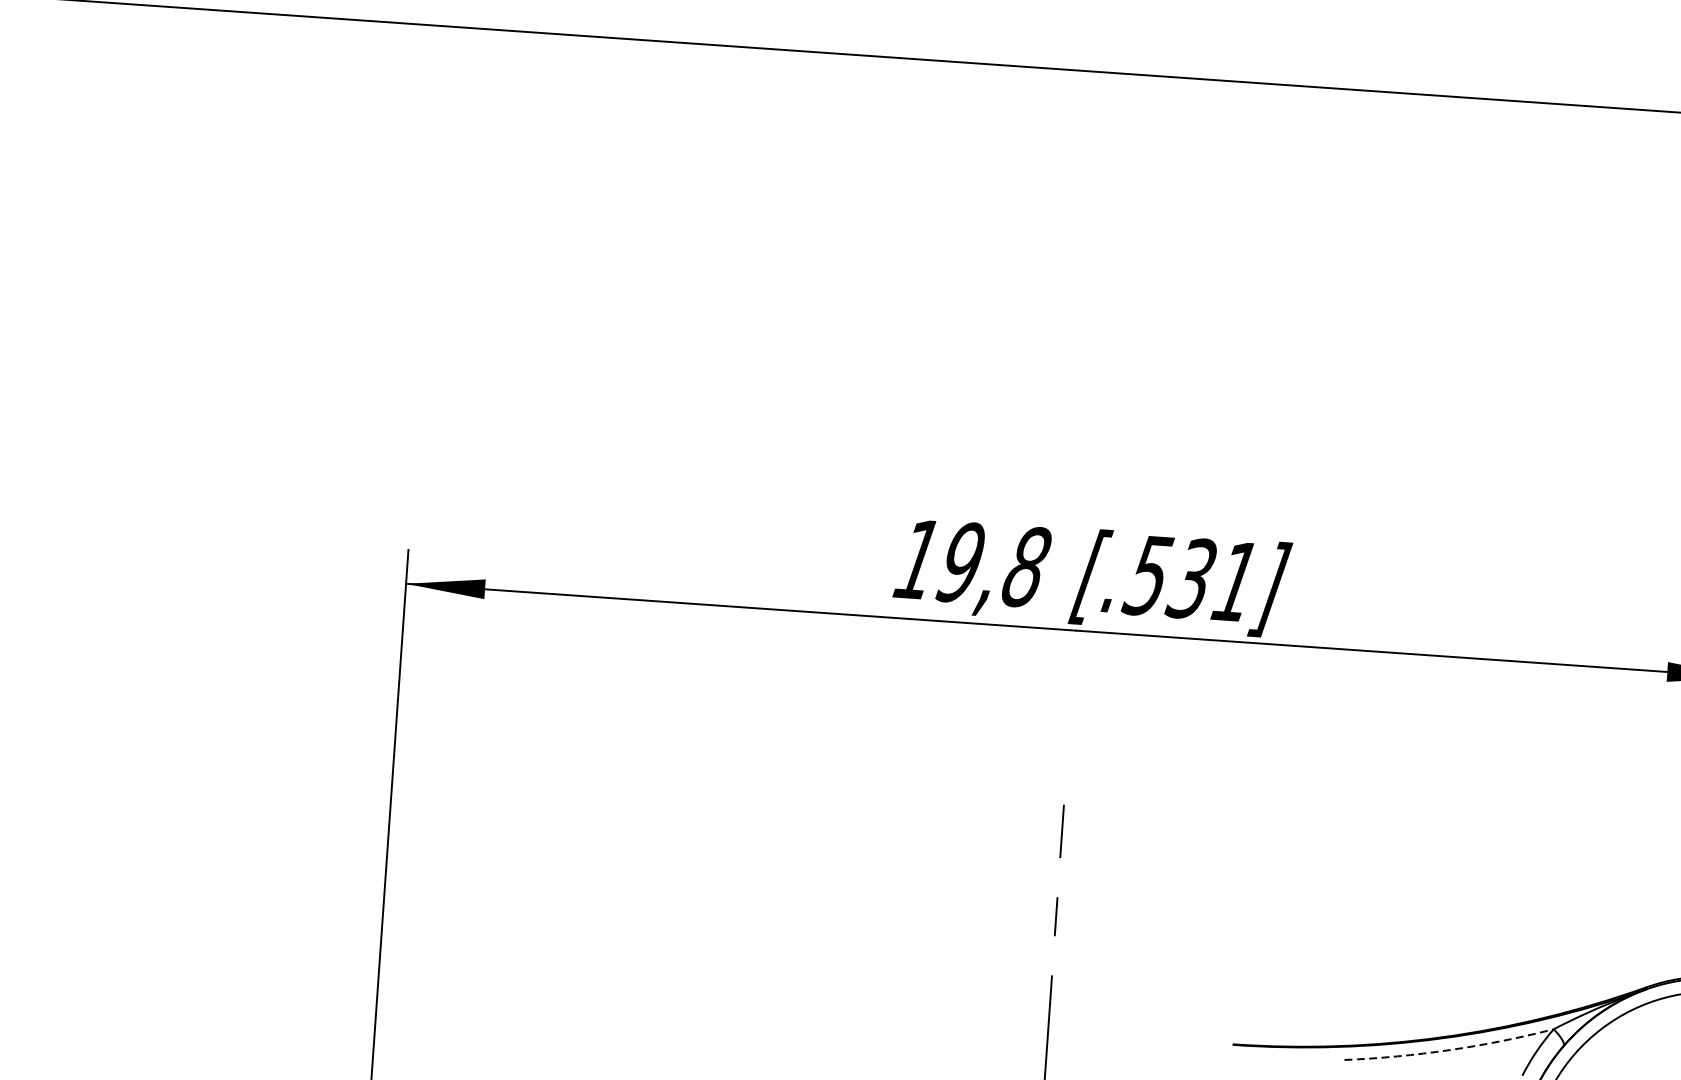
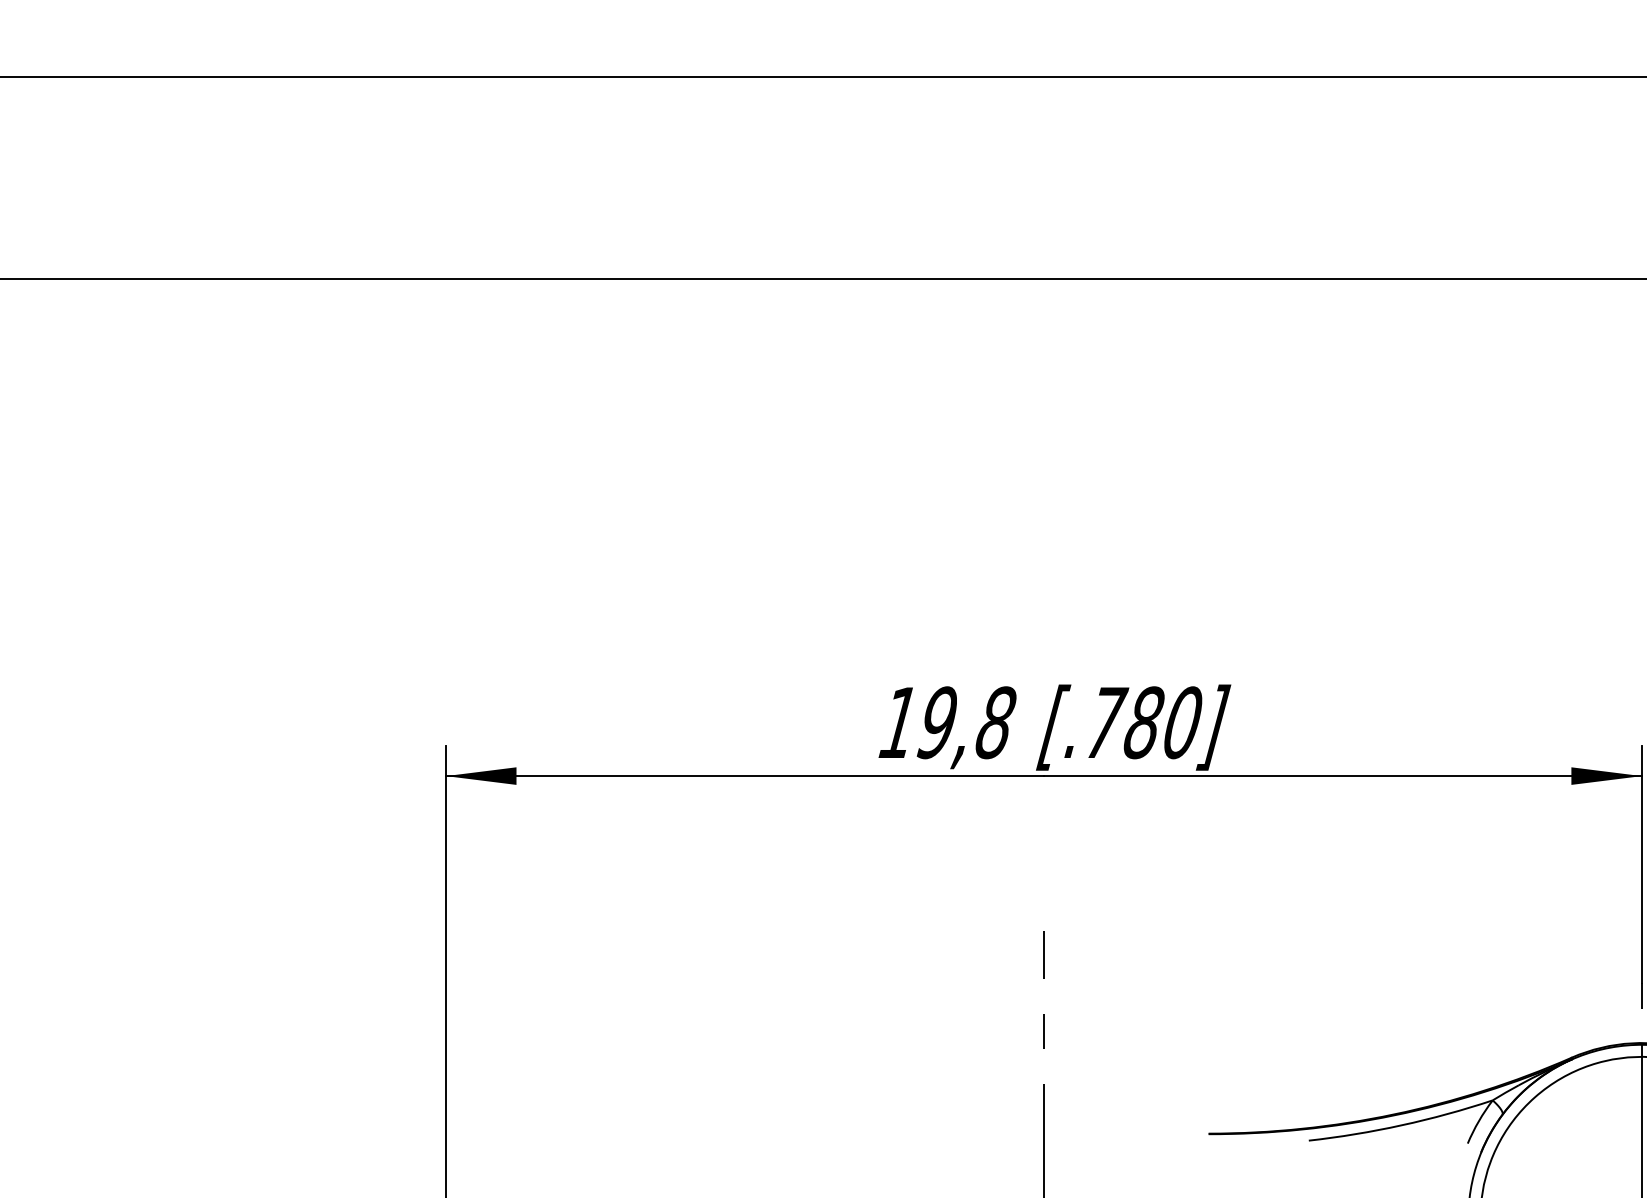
text: (1190, 578) -> (1142, 722), [.531] -> [.780]
arc: (1449, 1050) -> (1401, 1125), dashed -> solid

